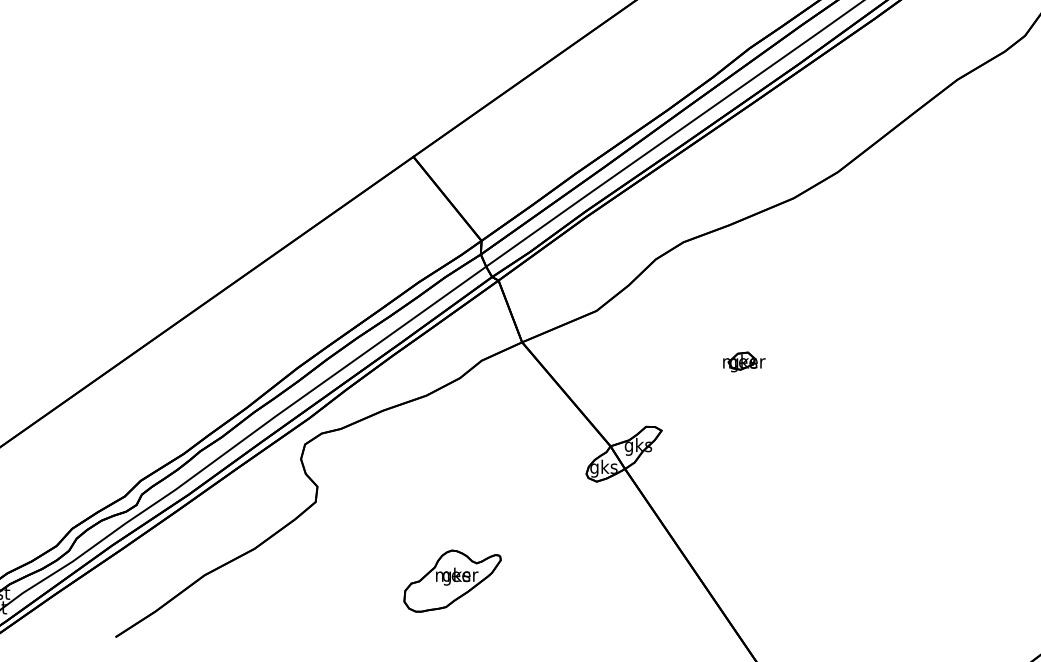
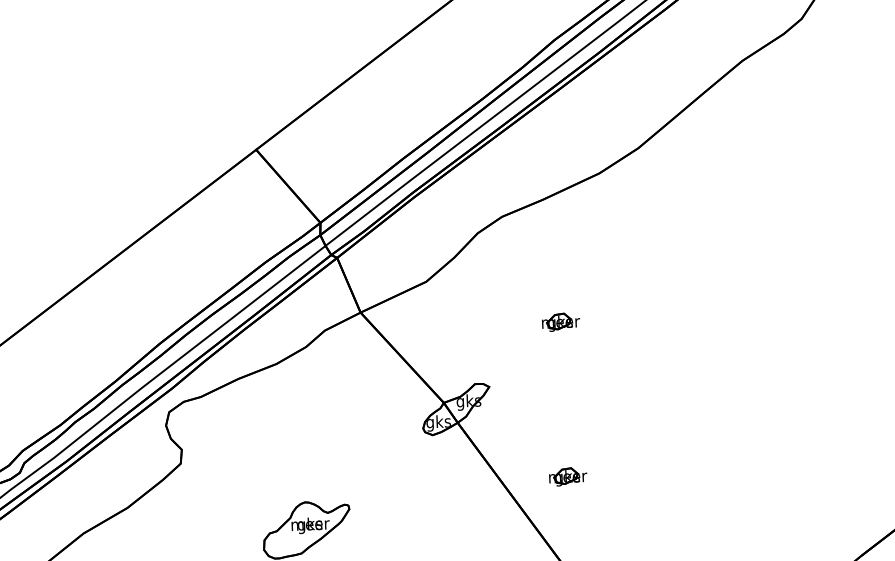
part: (745, 533) -> (568, 476), added

